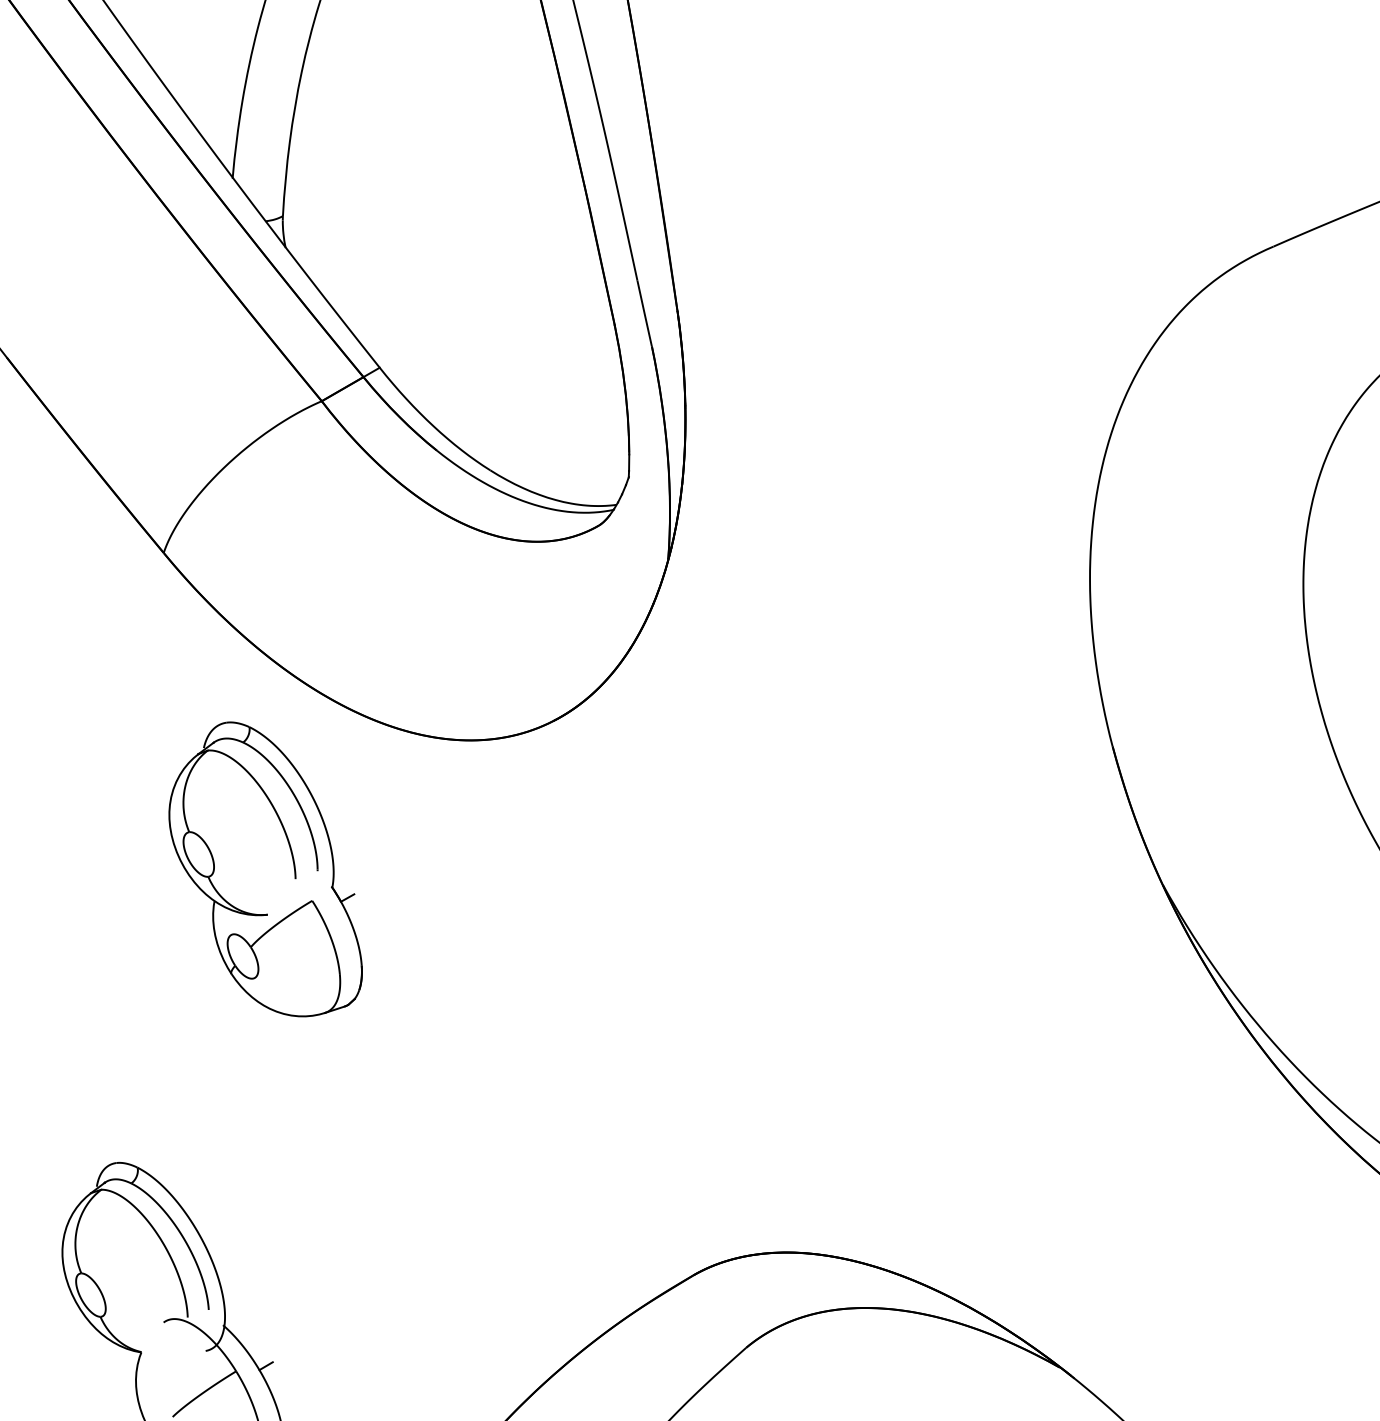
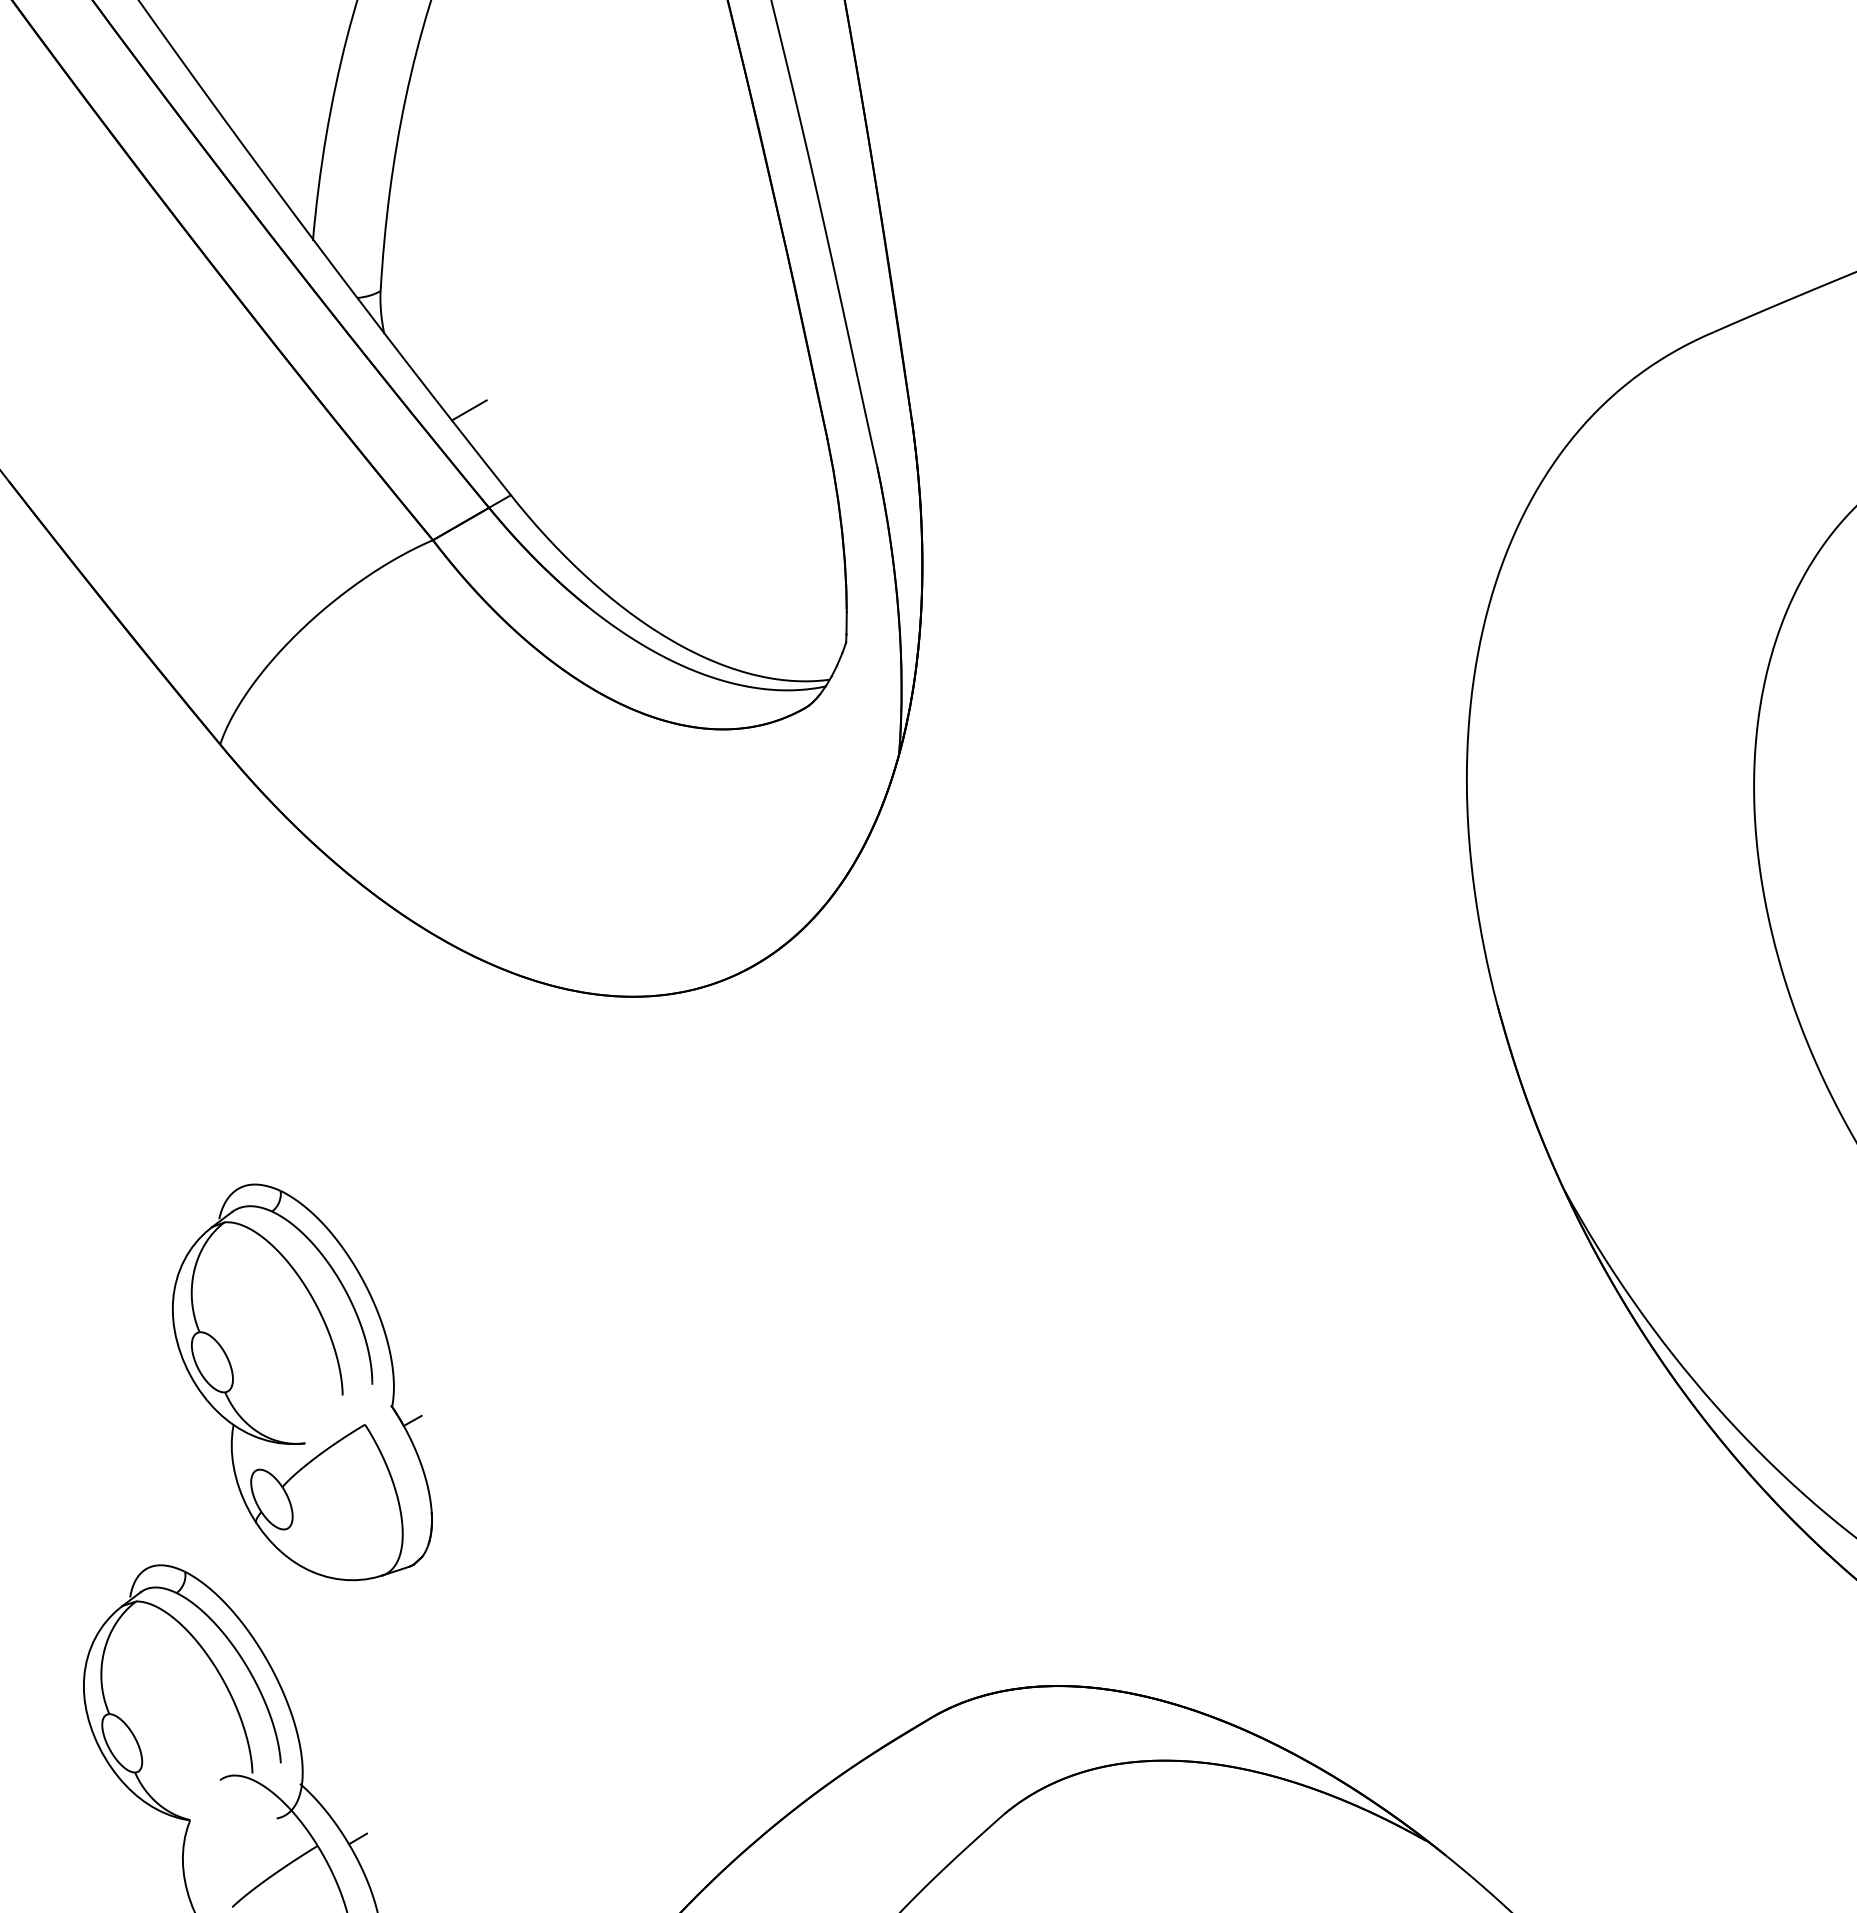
line: (348, 304) -> (469, 410), added
part: (265, 869) -> (302, 1382), moved

